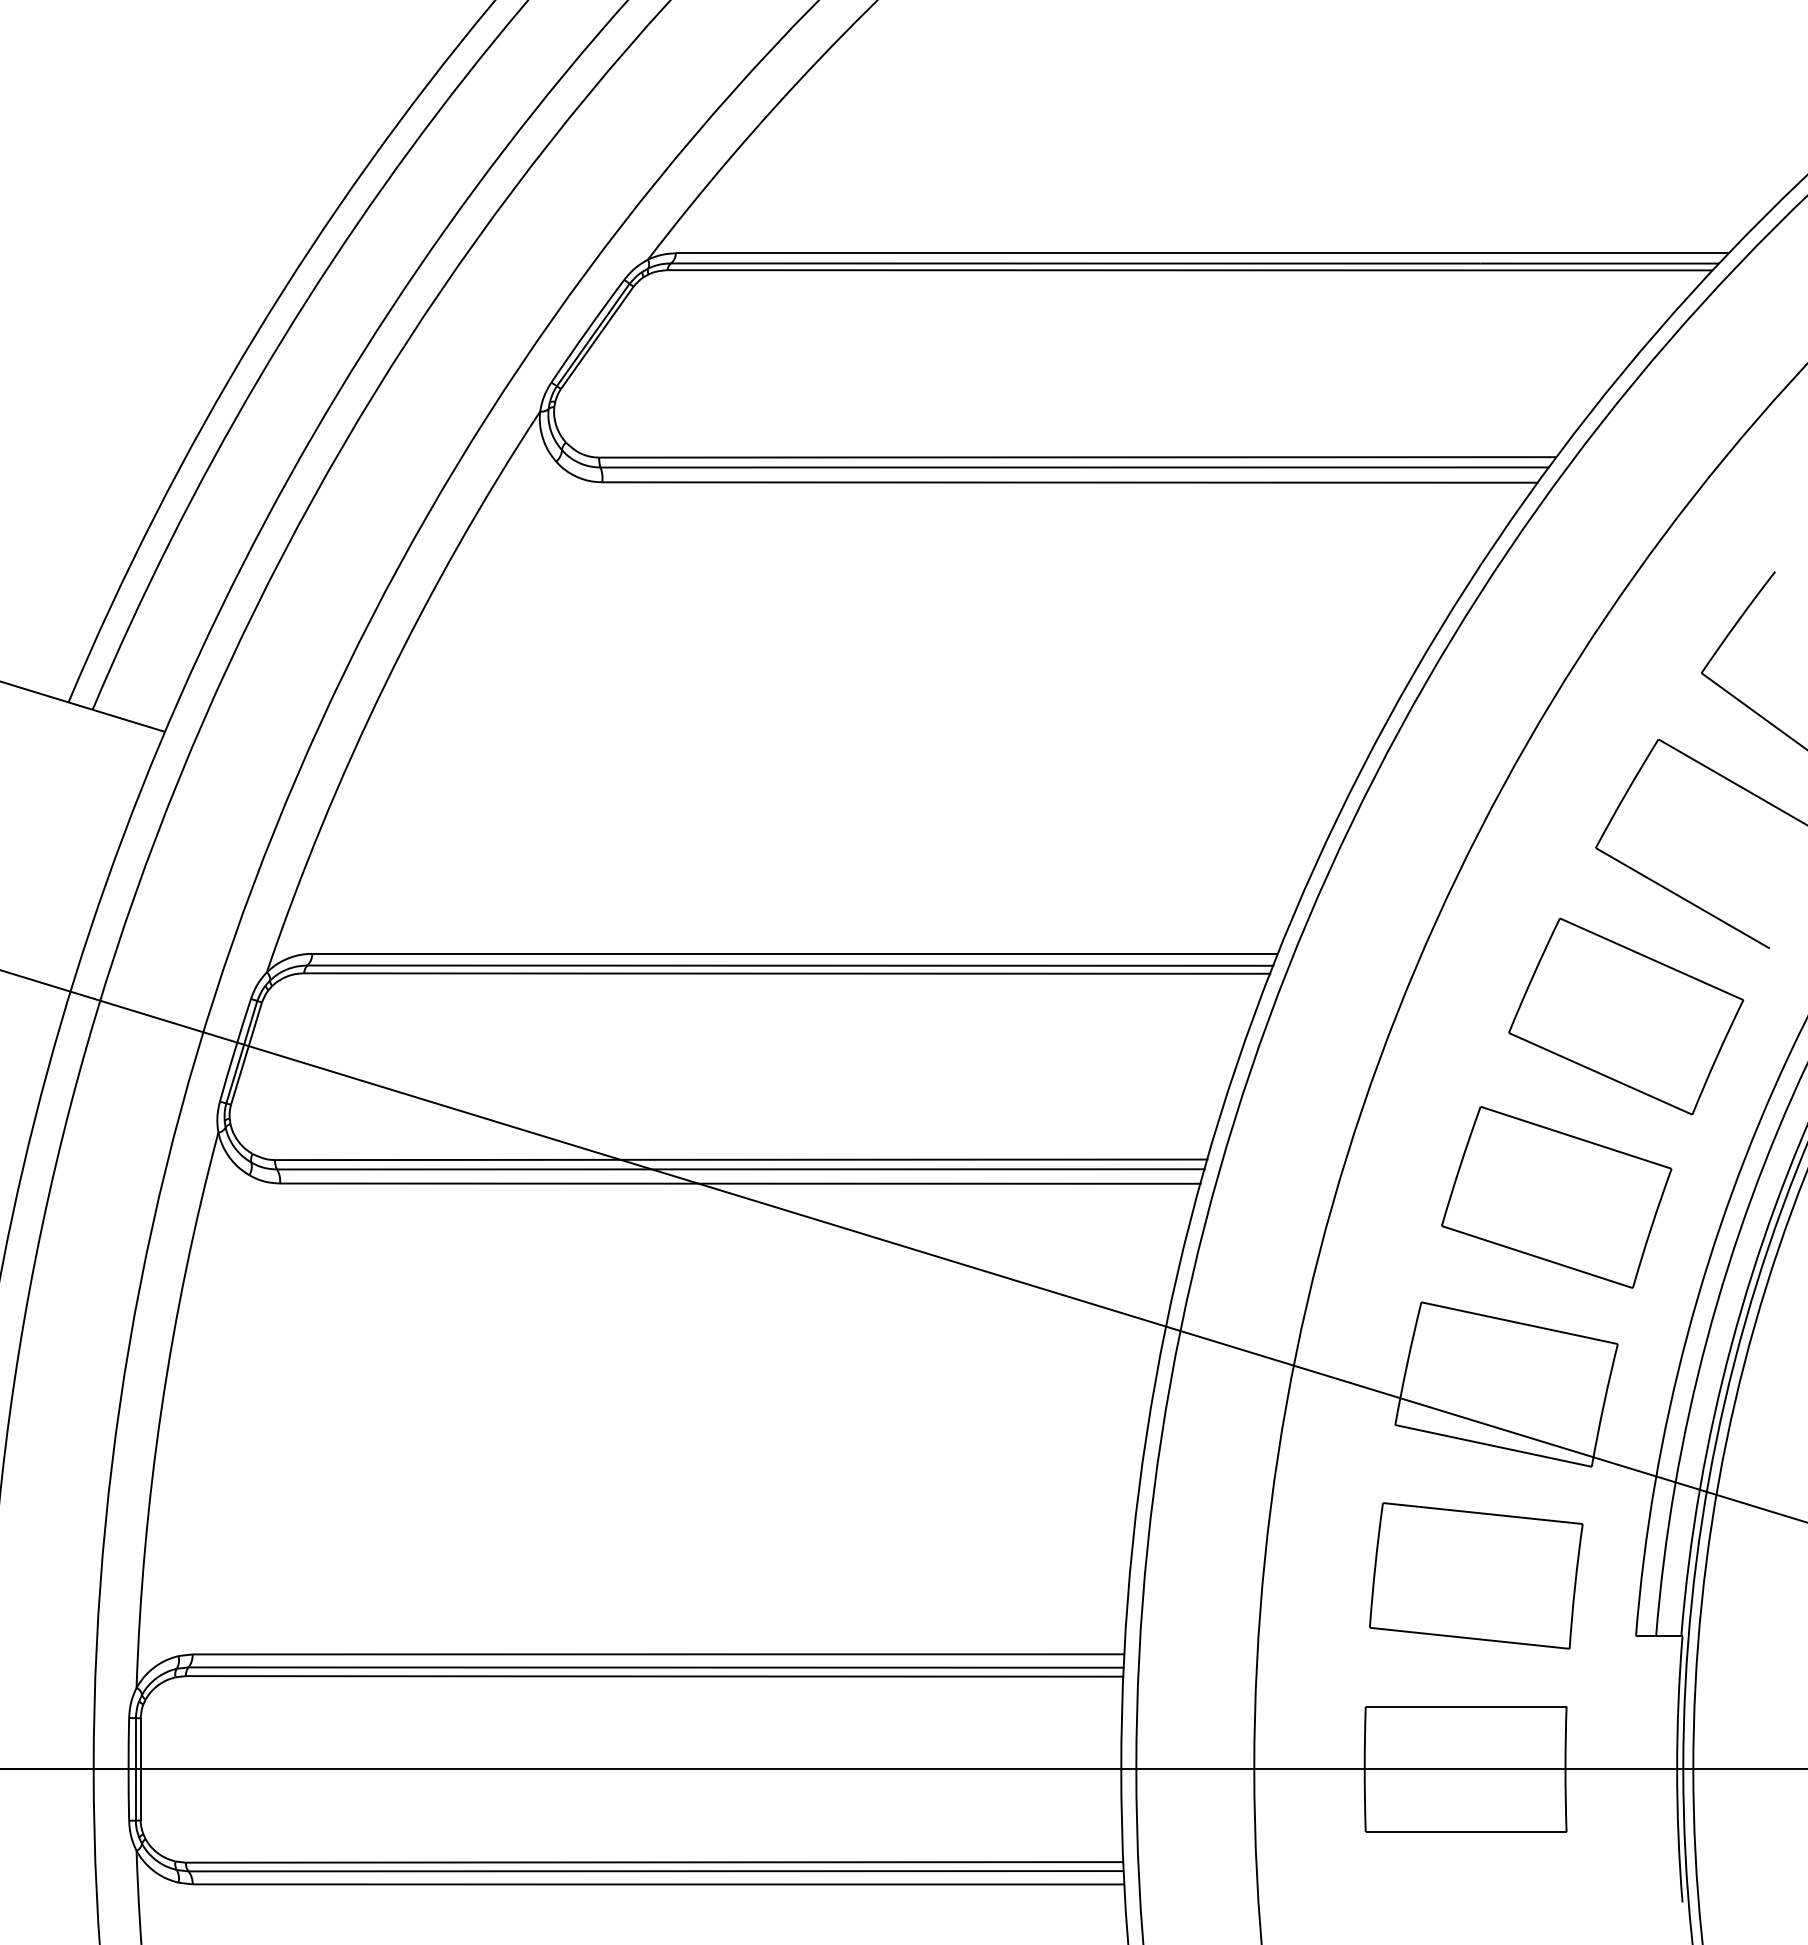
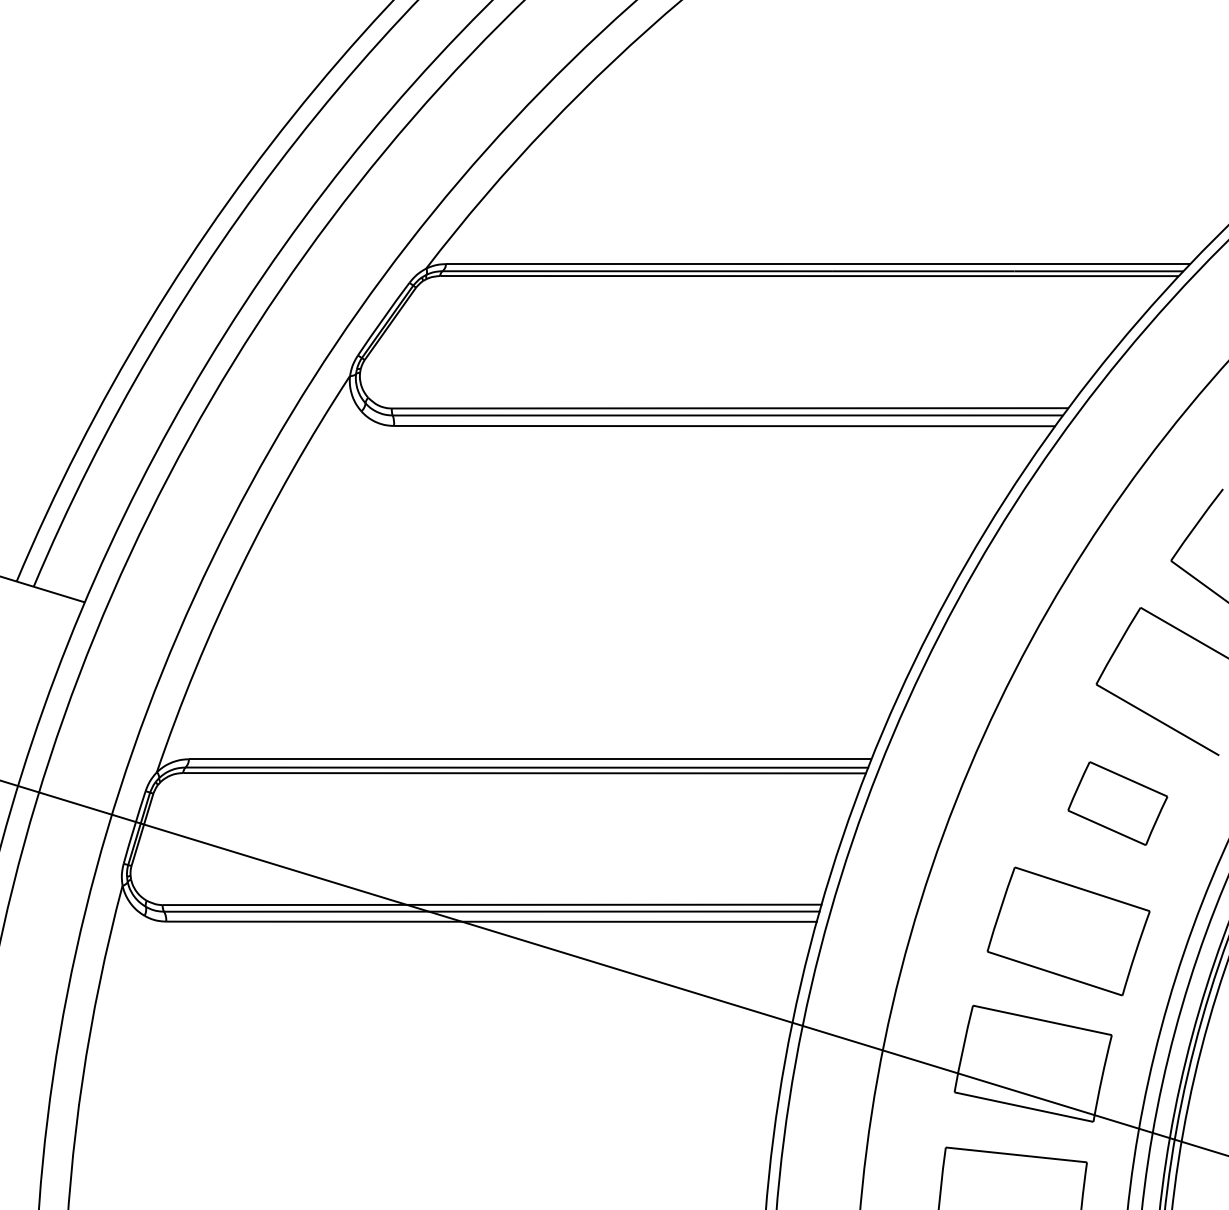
part: (1626, 1016) -> (1117, 803), size x0.6

